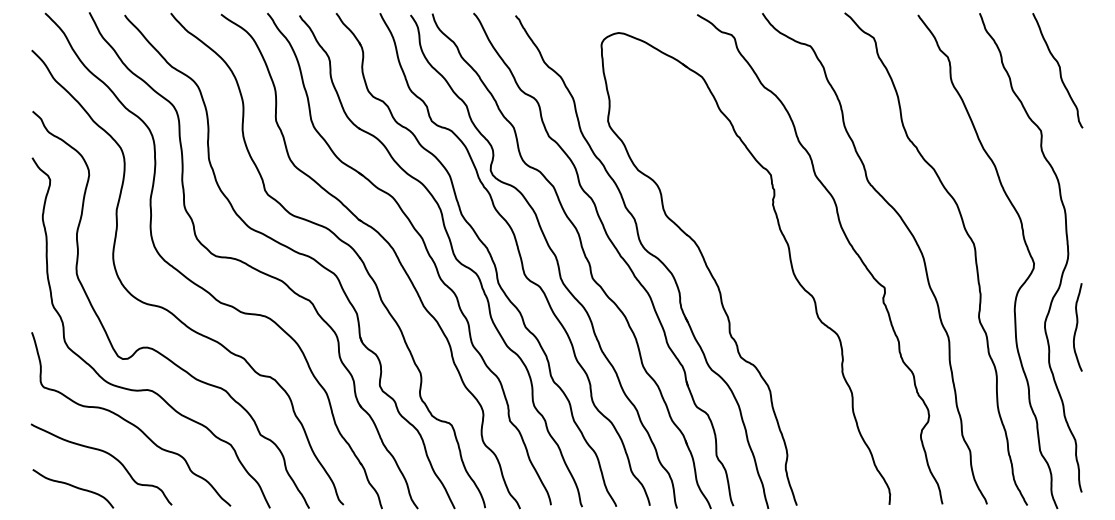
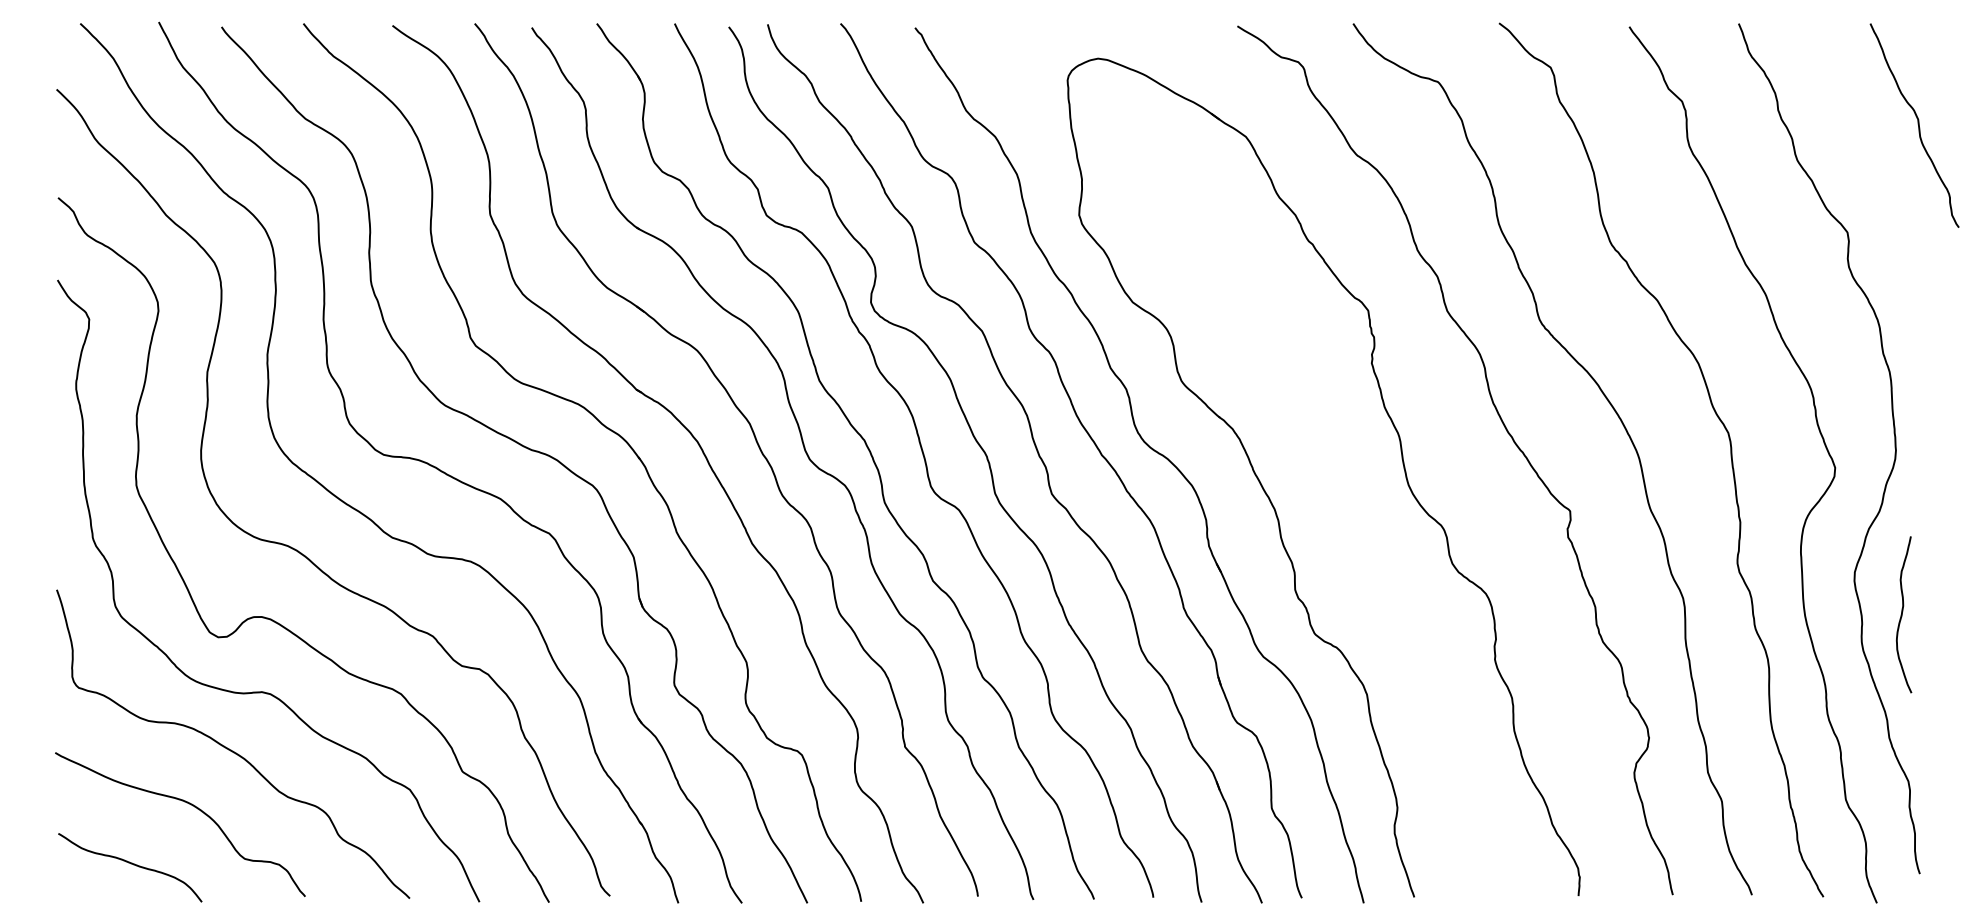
curve: (1059, 70) -> (1917, 125), moved
curve: (1077, 327) -> (1903, 614), moved

